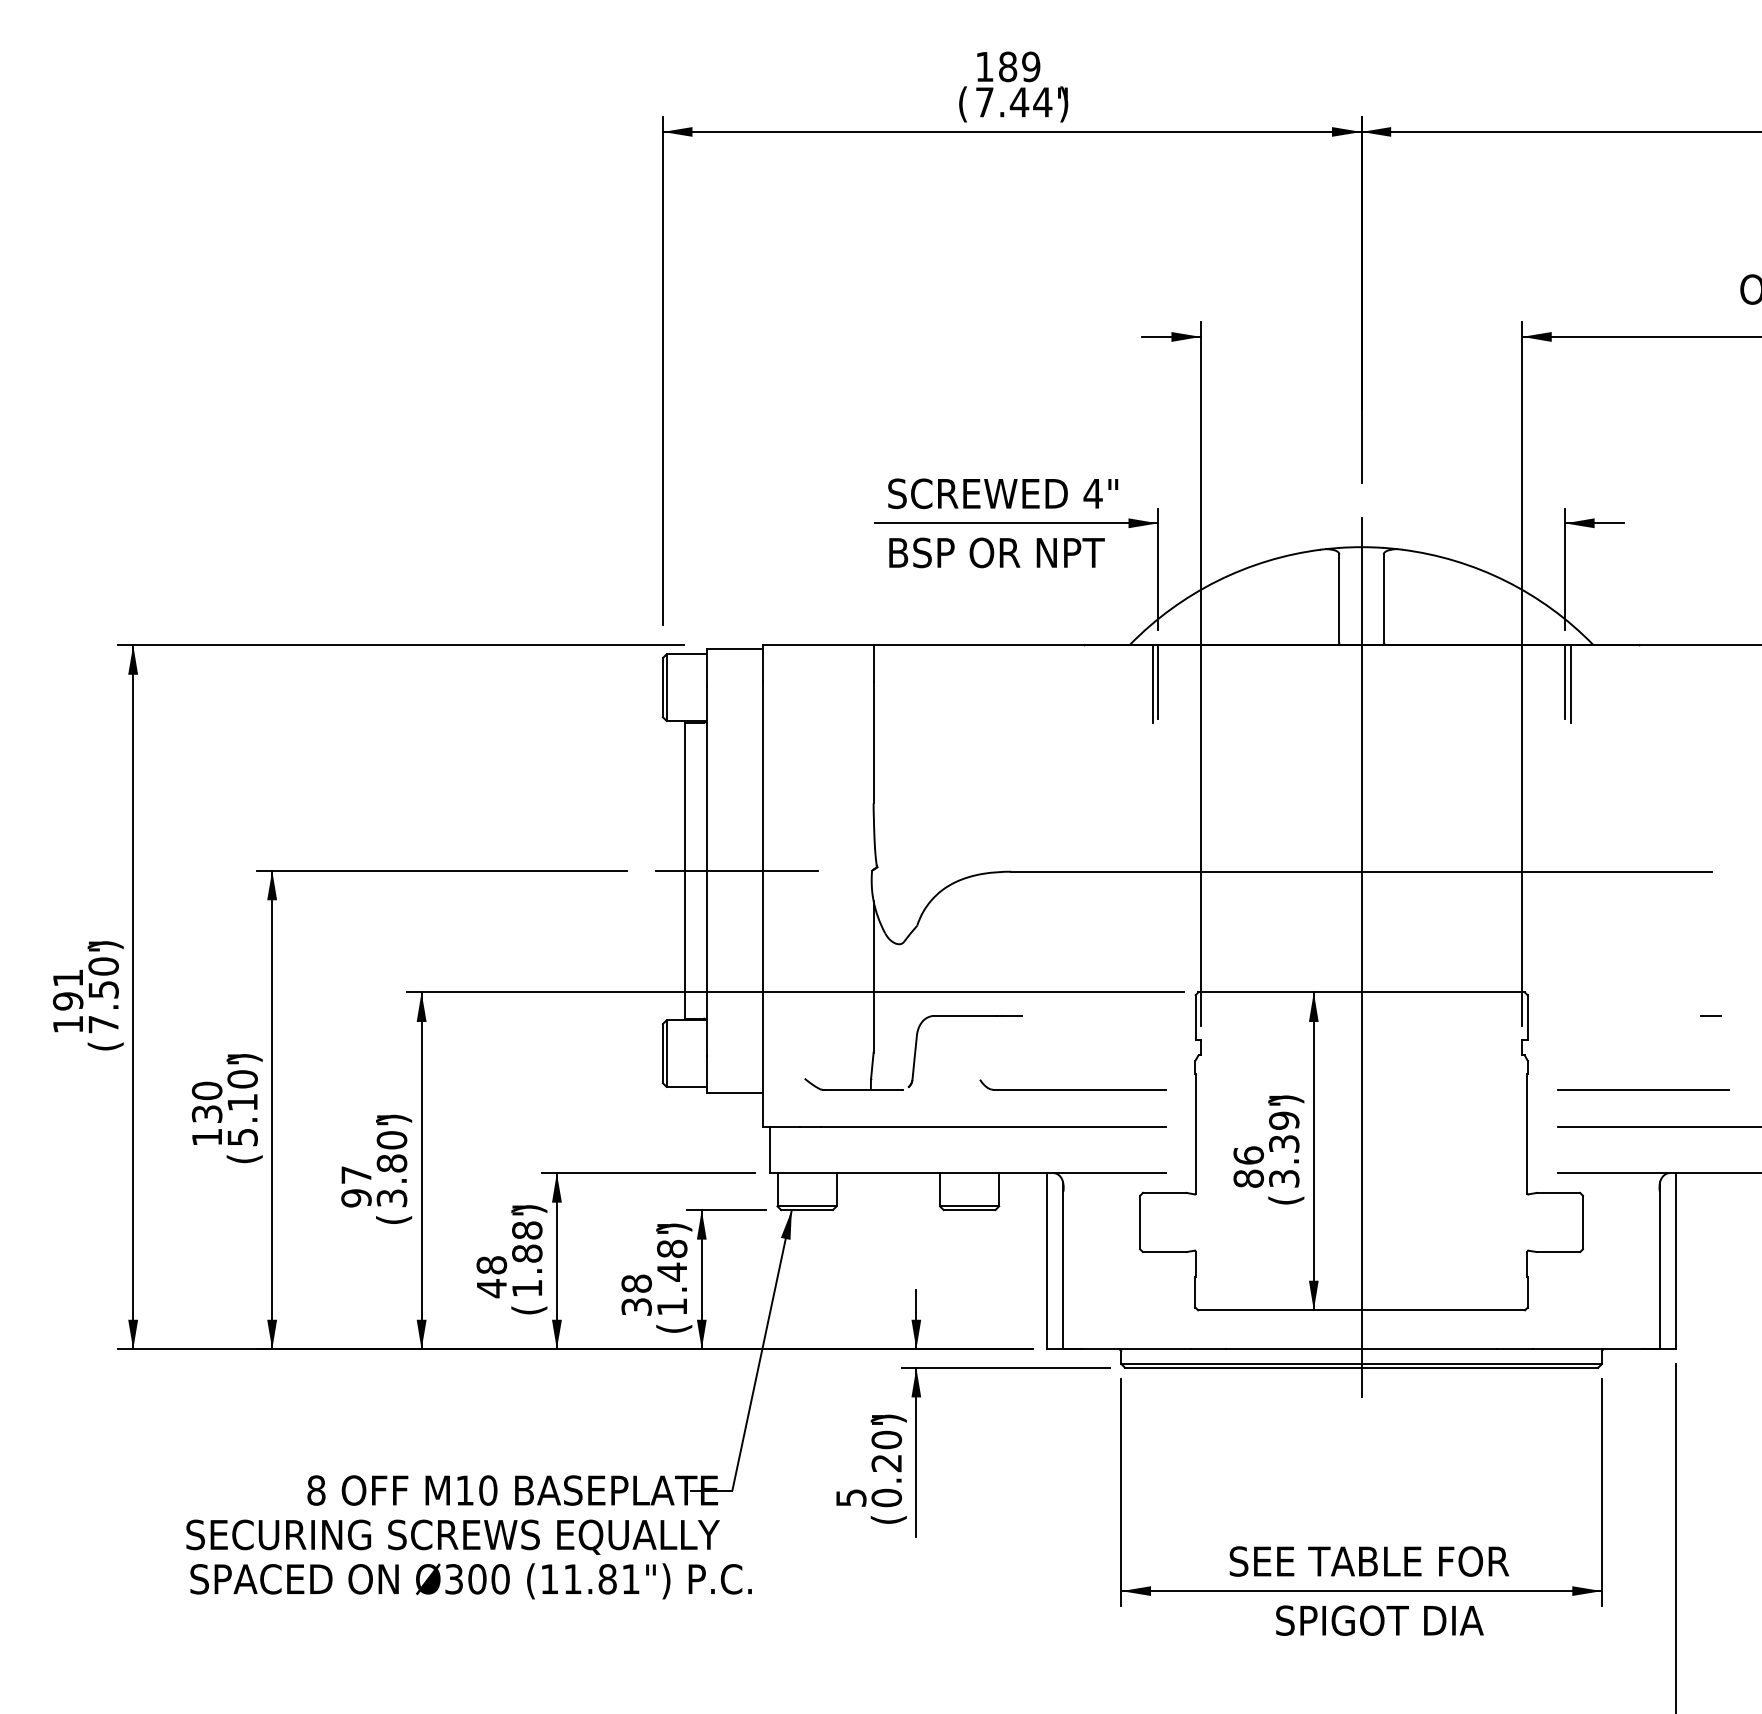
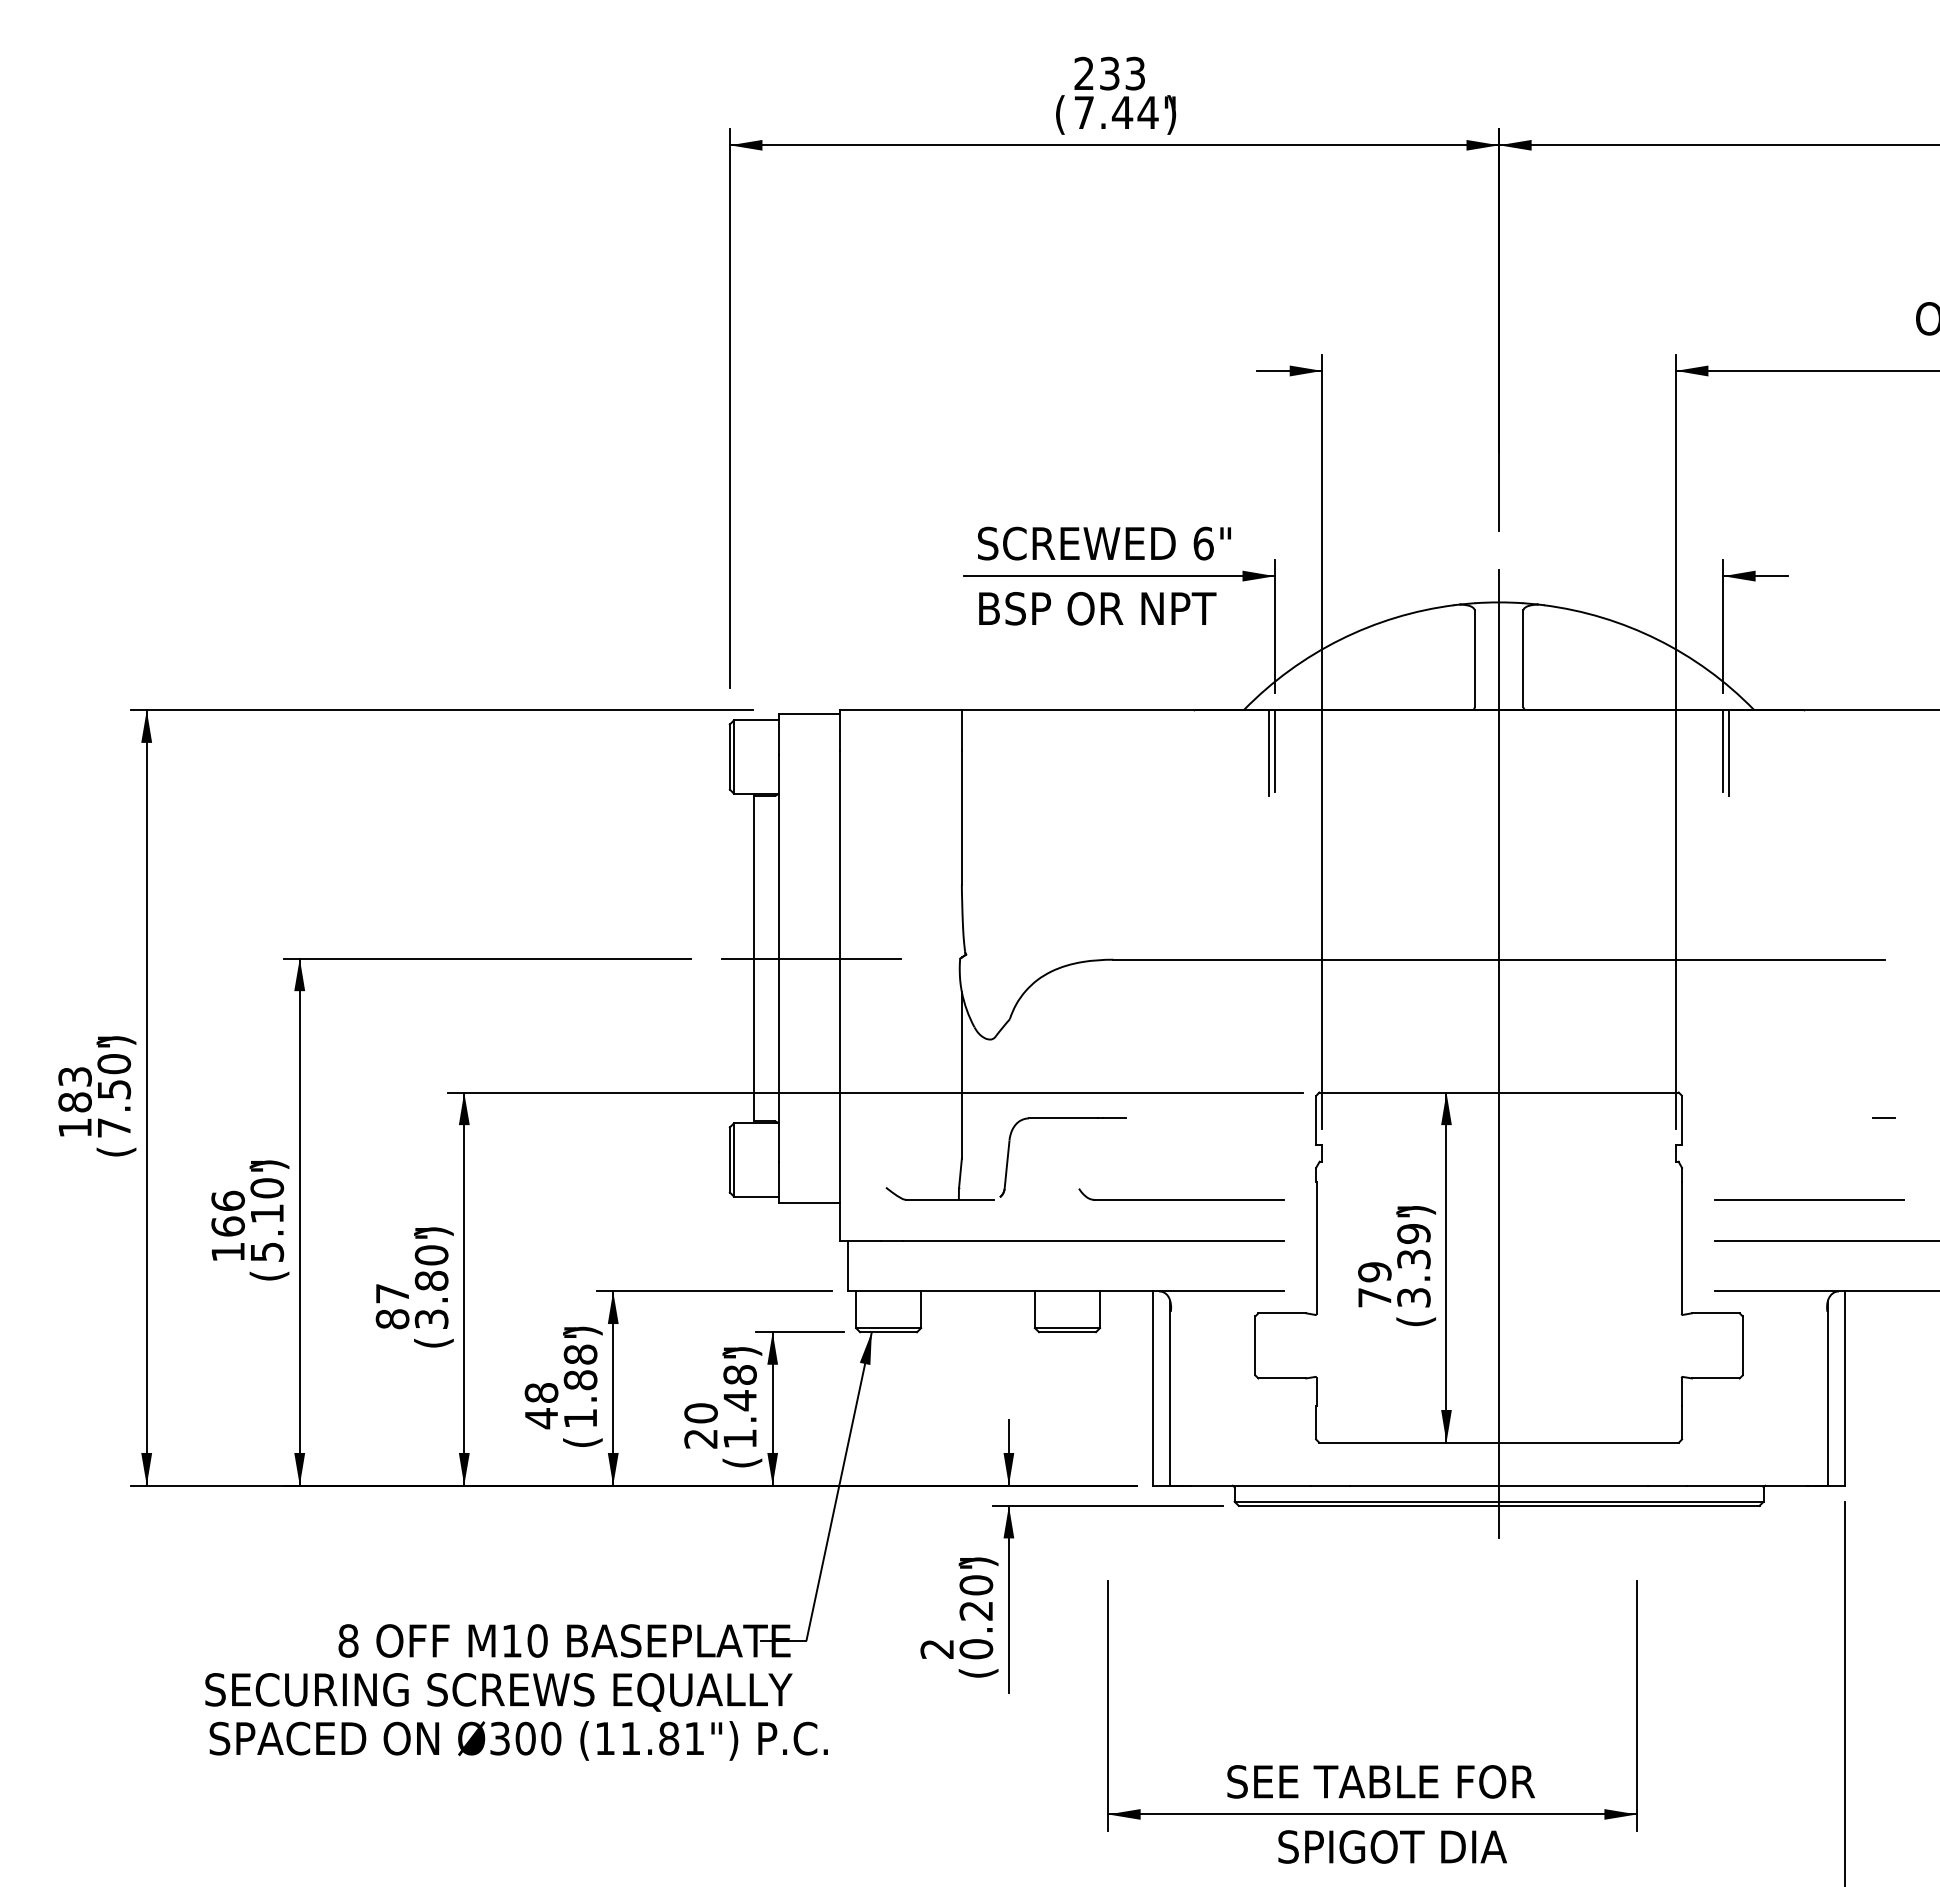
text: (1008, 66) -> (1110, 73), 189 -> 233
text: (1092, 493) -> (1202, 543), 4" -> 6"
text: (67, 989) -> (74, 1089), 191 -> 183
text: (206, 1102) -> (227, 1213), 130 -> 166
text: (1248, 1166) -> (1374, 1284), 86 -> 79
text: (356, 1198) -> (392, 1319), 97 -> 87
text: (636, 1294) -> (700, 1425), 38 -> 20
text: (851, 1497) -> (937, 1648), 5 -> 2
part: (1361, 1546) -> (1372, 1765), moved

